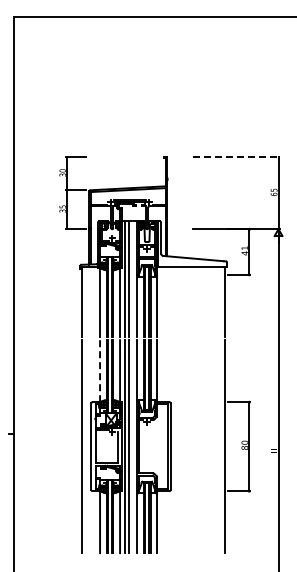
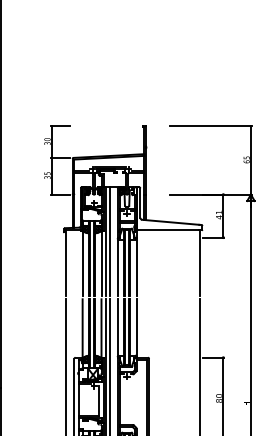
line: (236, 156) -> (211, 126), dashed -> solid
line: (100, 371) -> (83, 328), dashed -> solid

